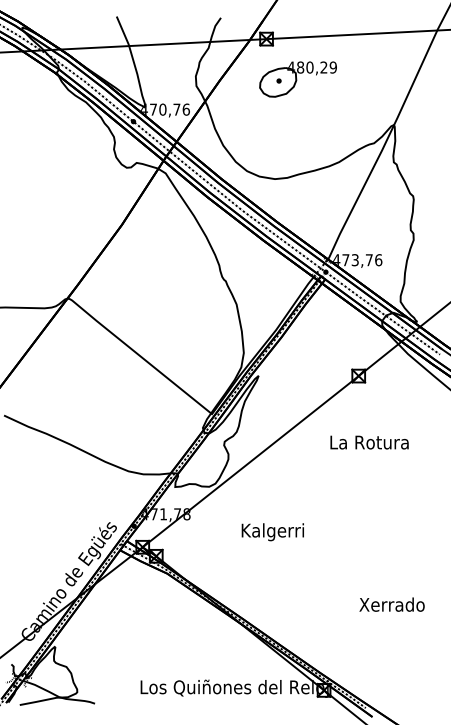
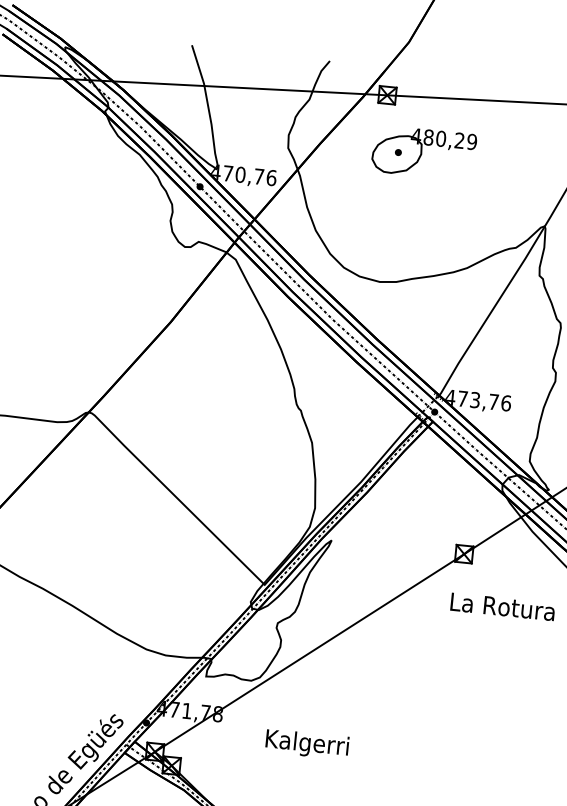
text: (369, 442) -> (502, 606), moved
text: (272, 532) -> (306, 744), moved

